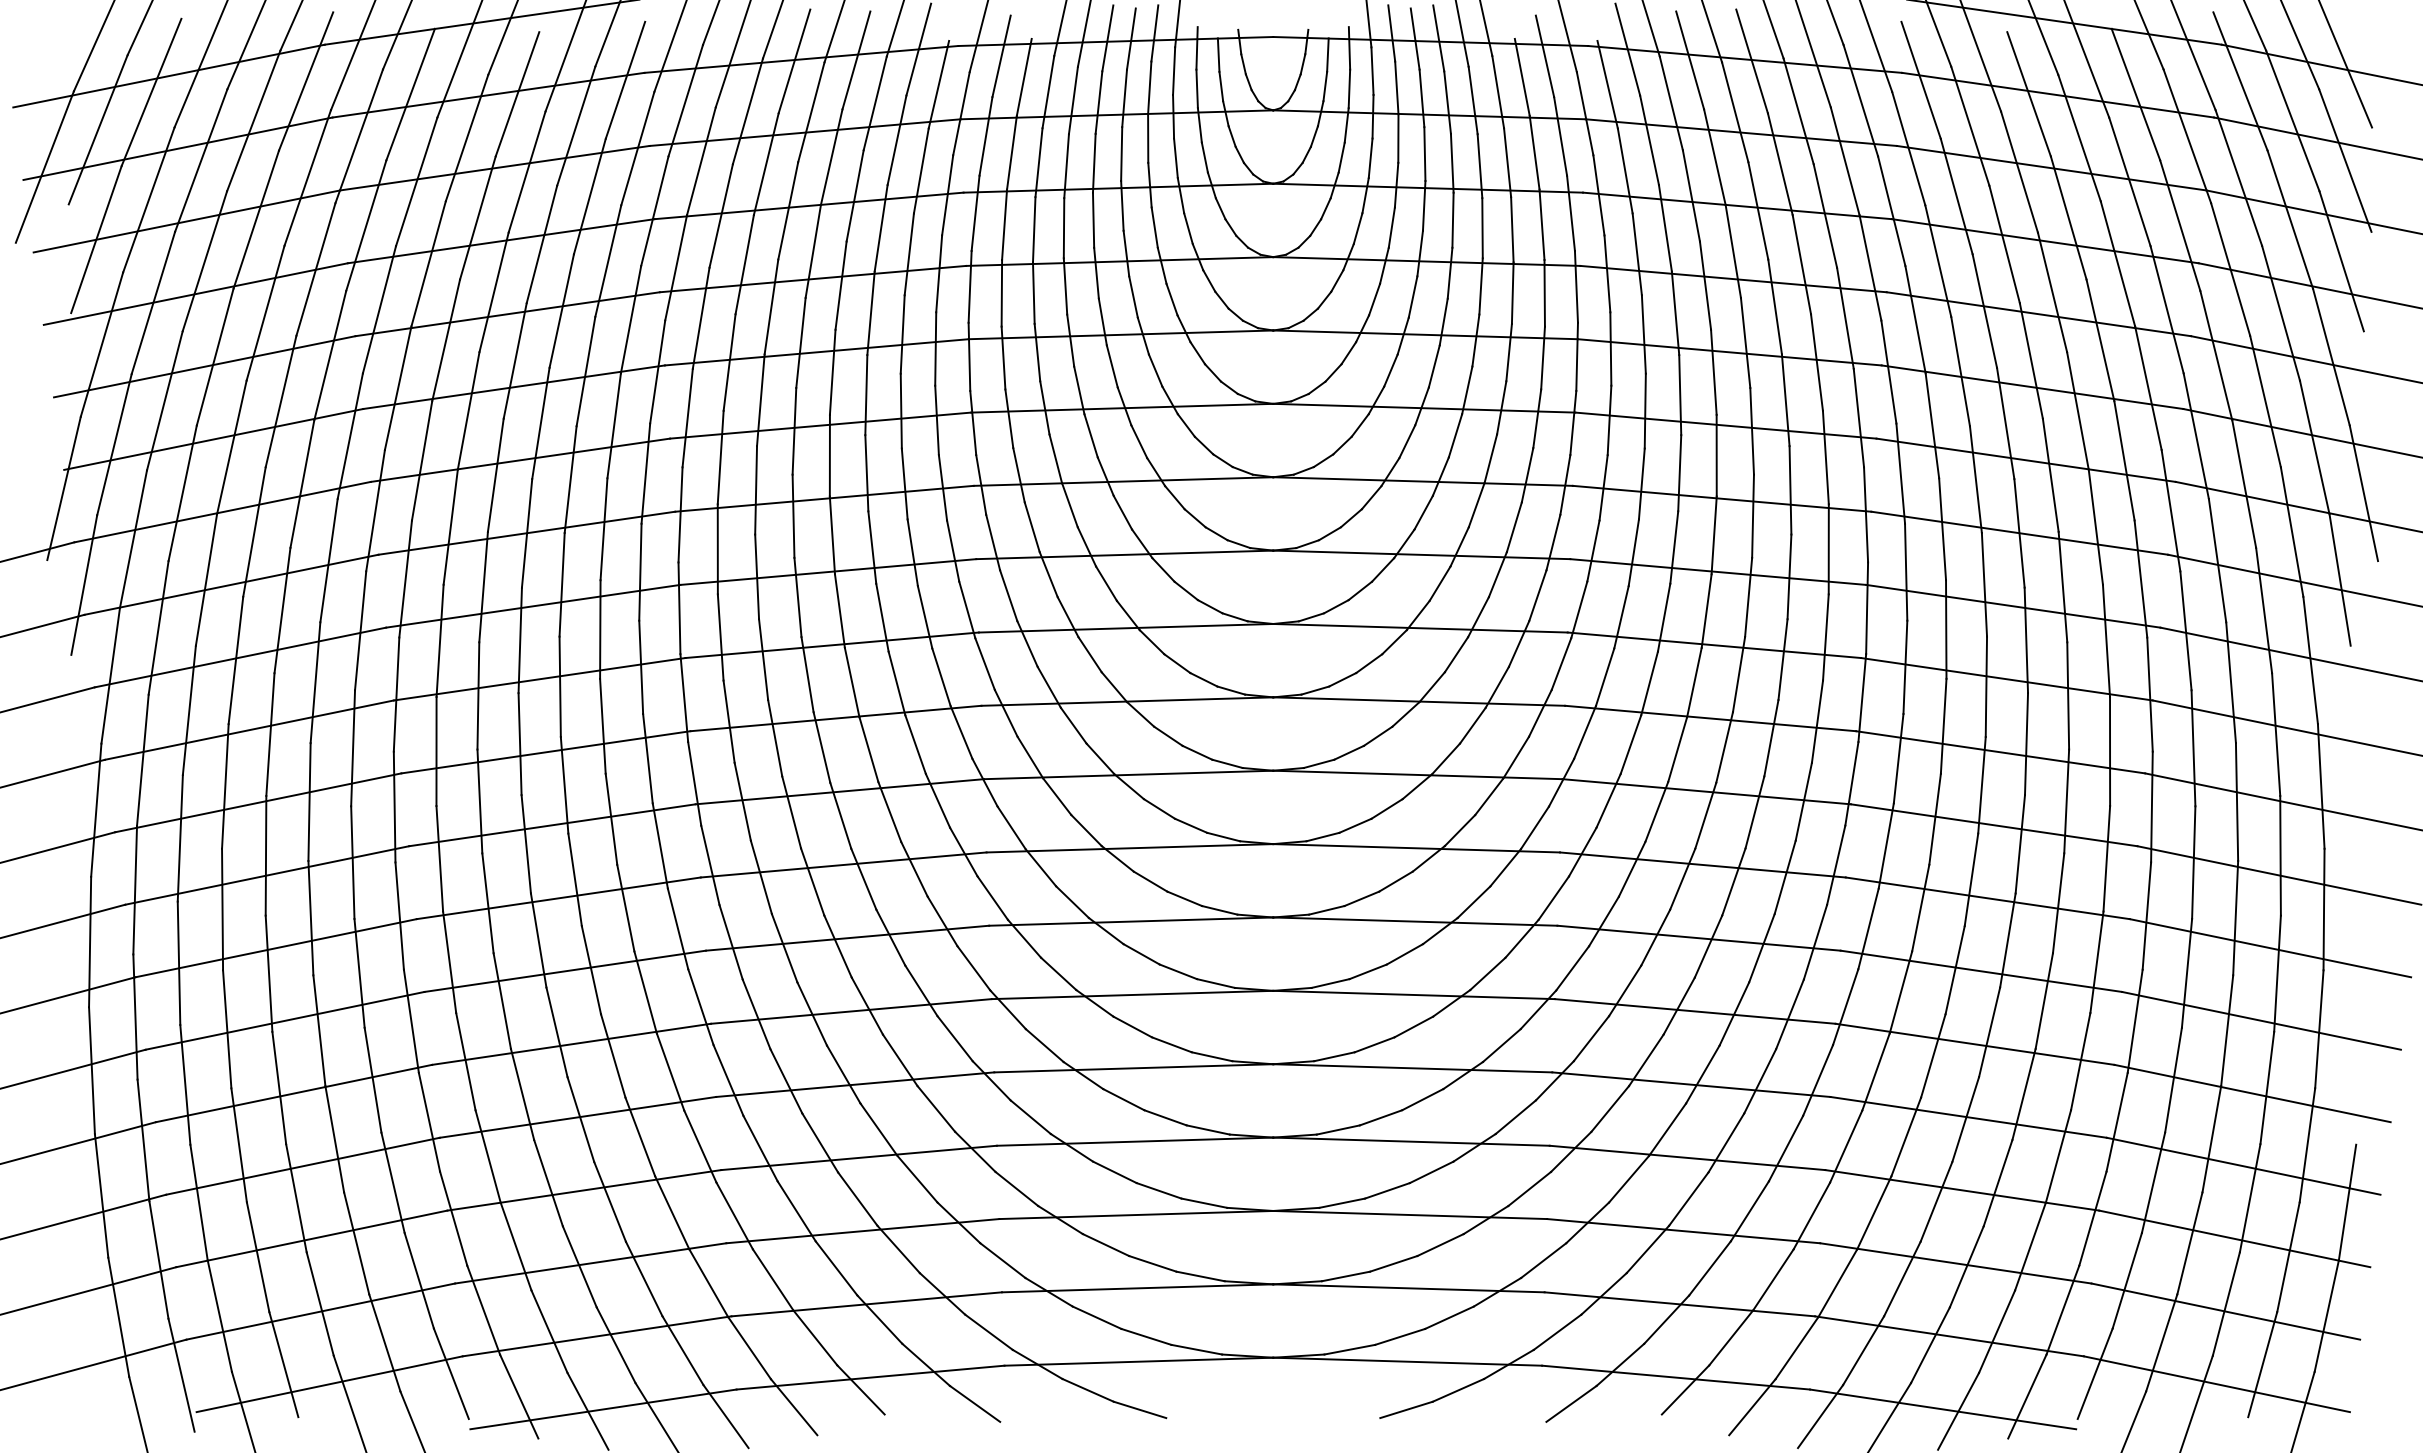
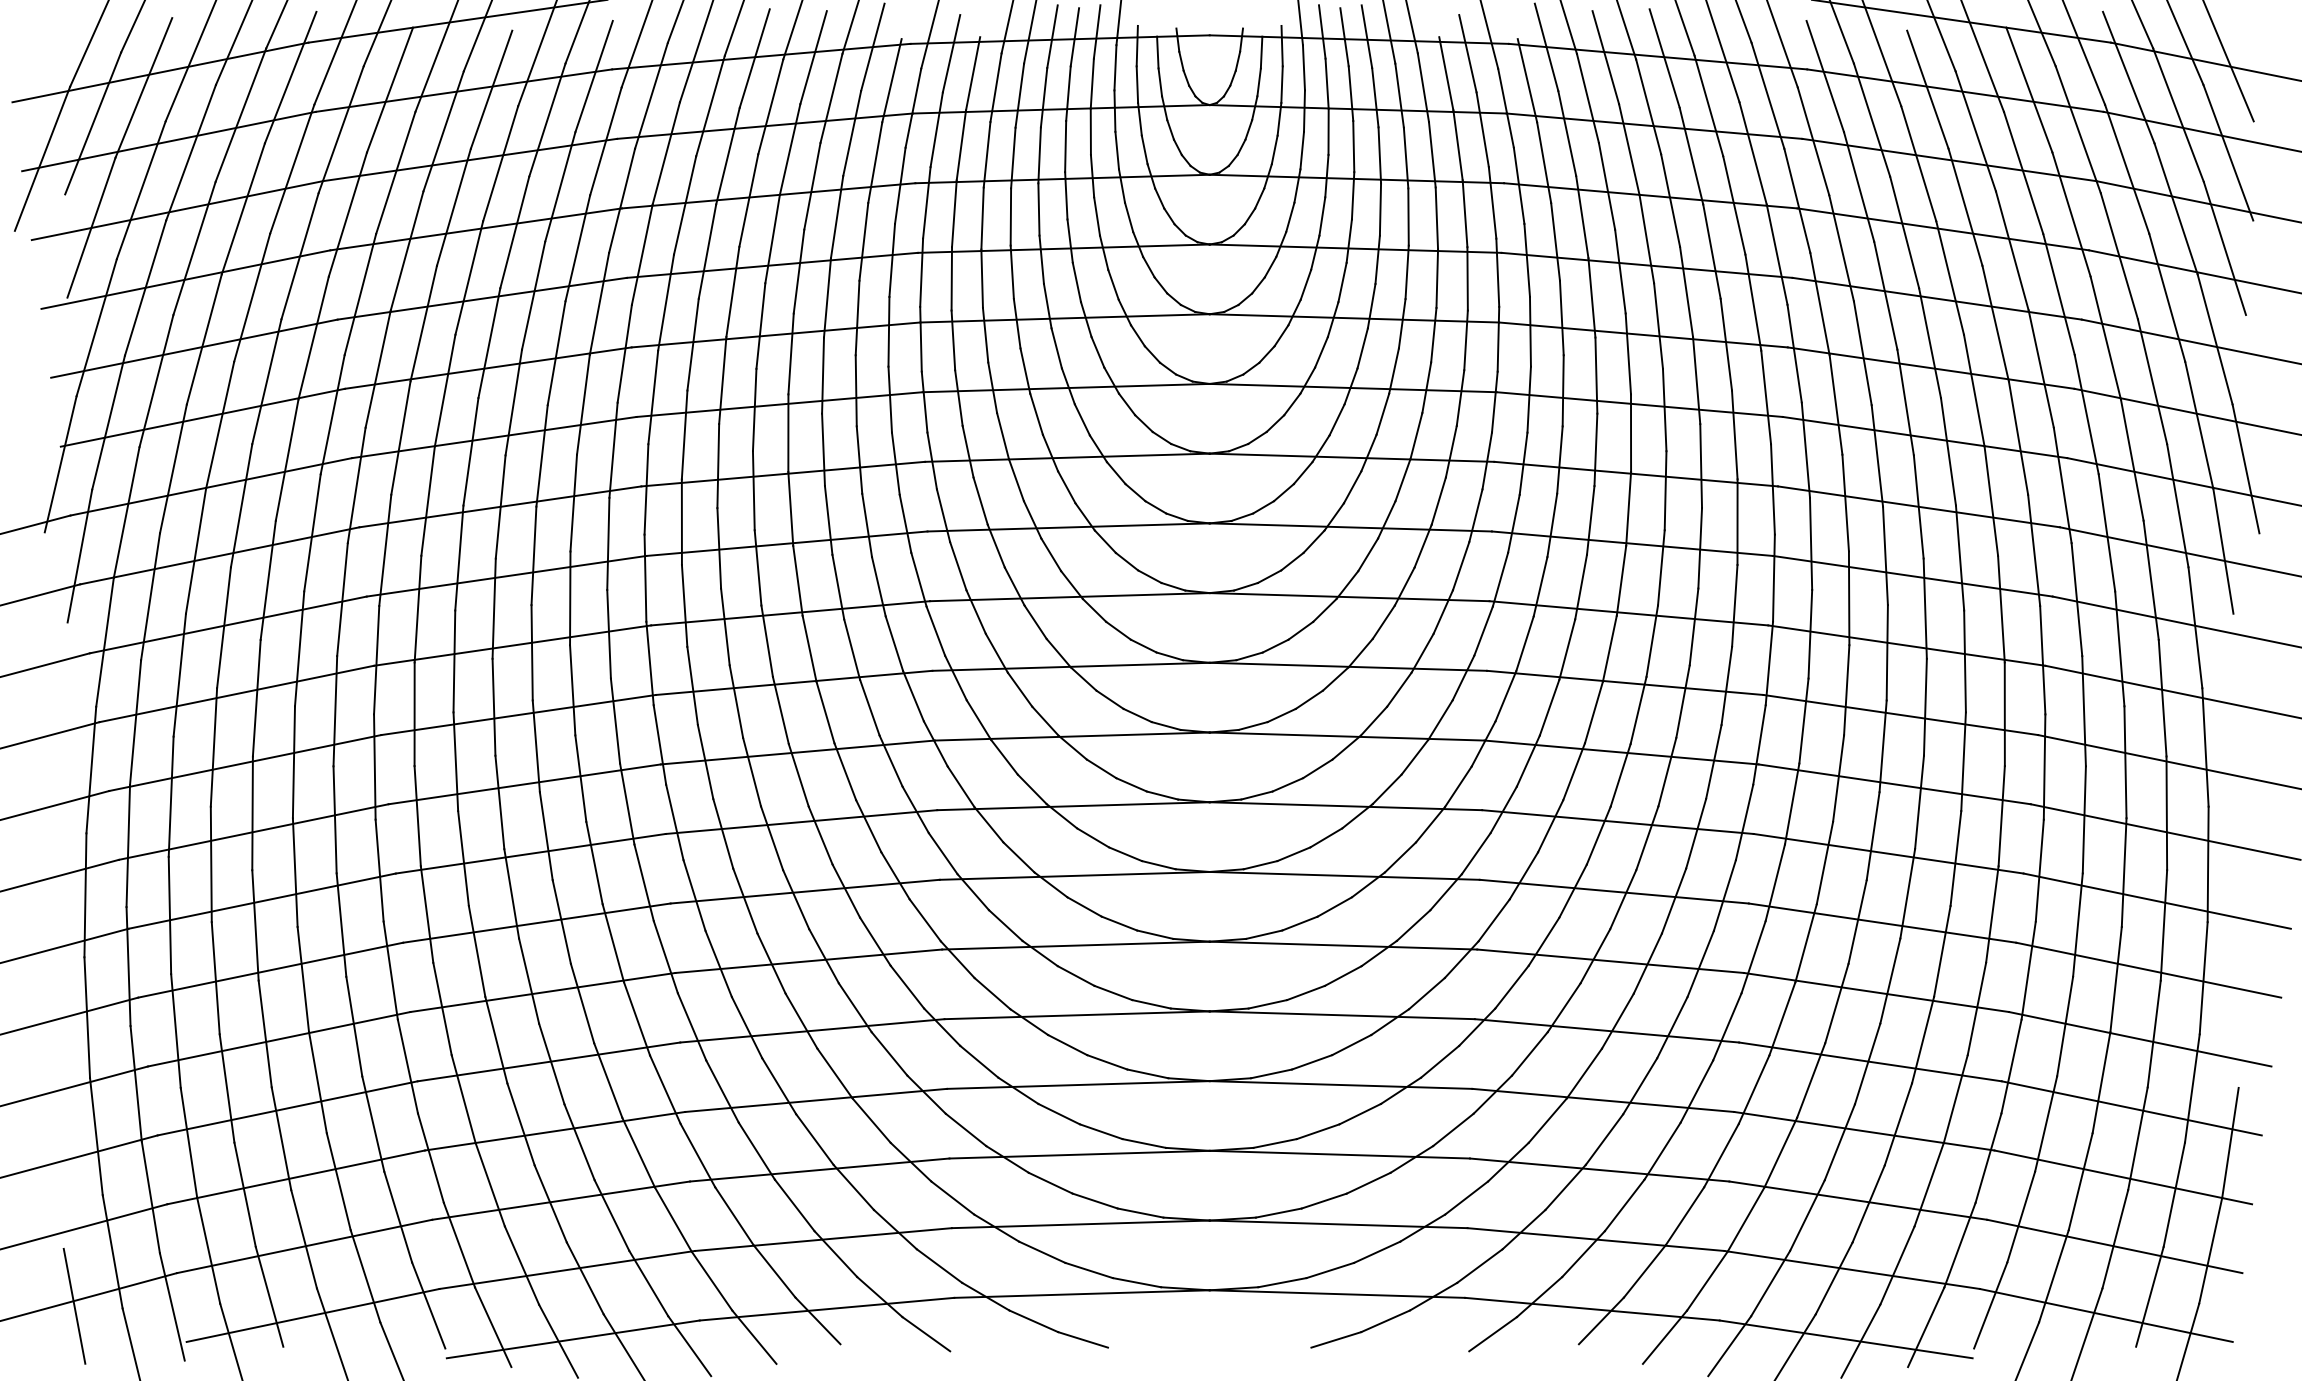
line: (78, 1374) -> (74, 1306), added

